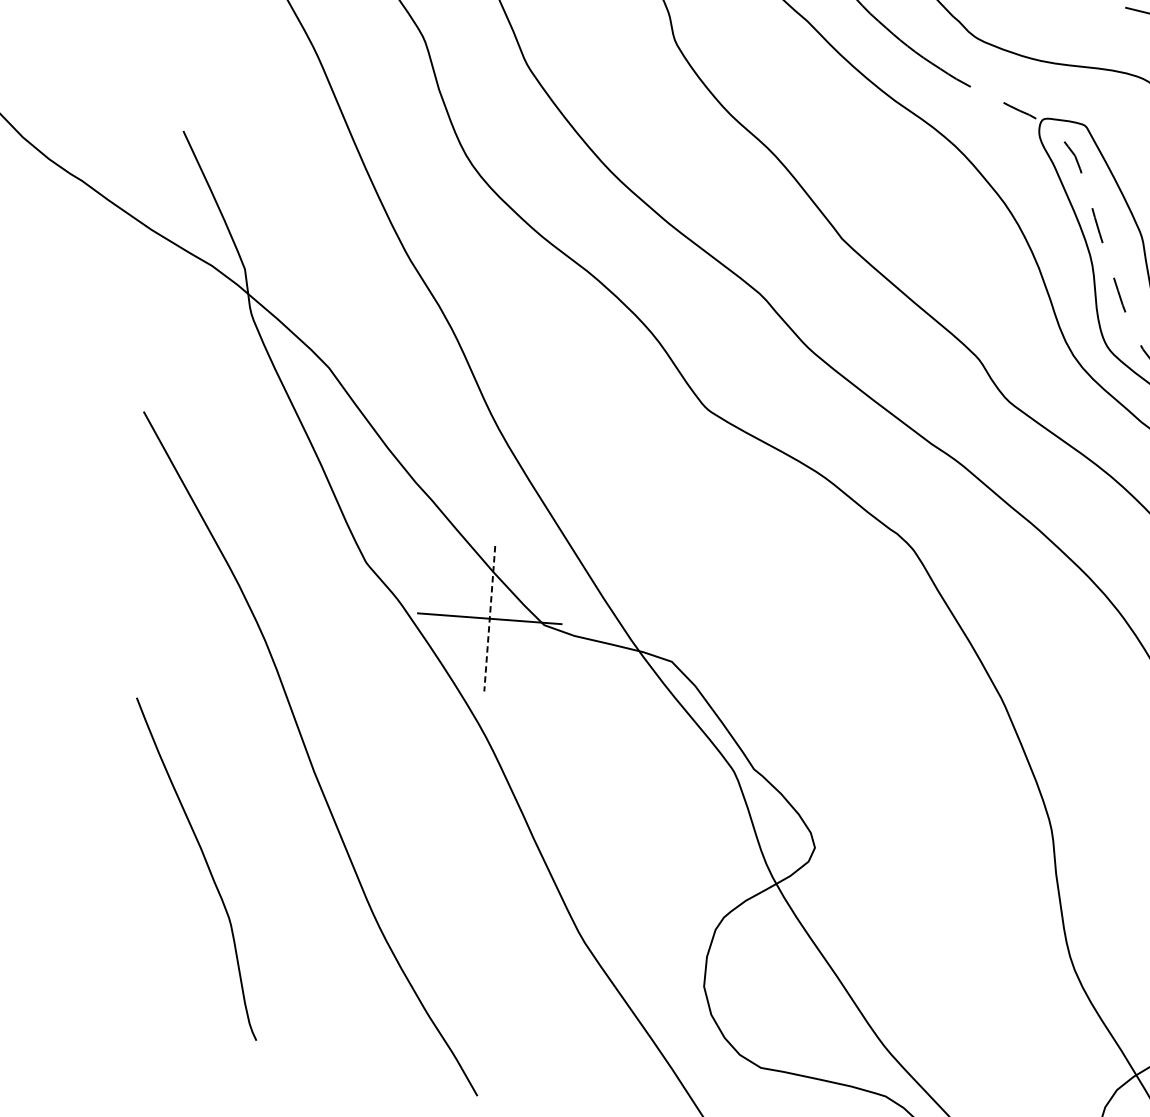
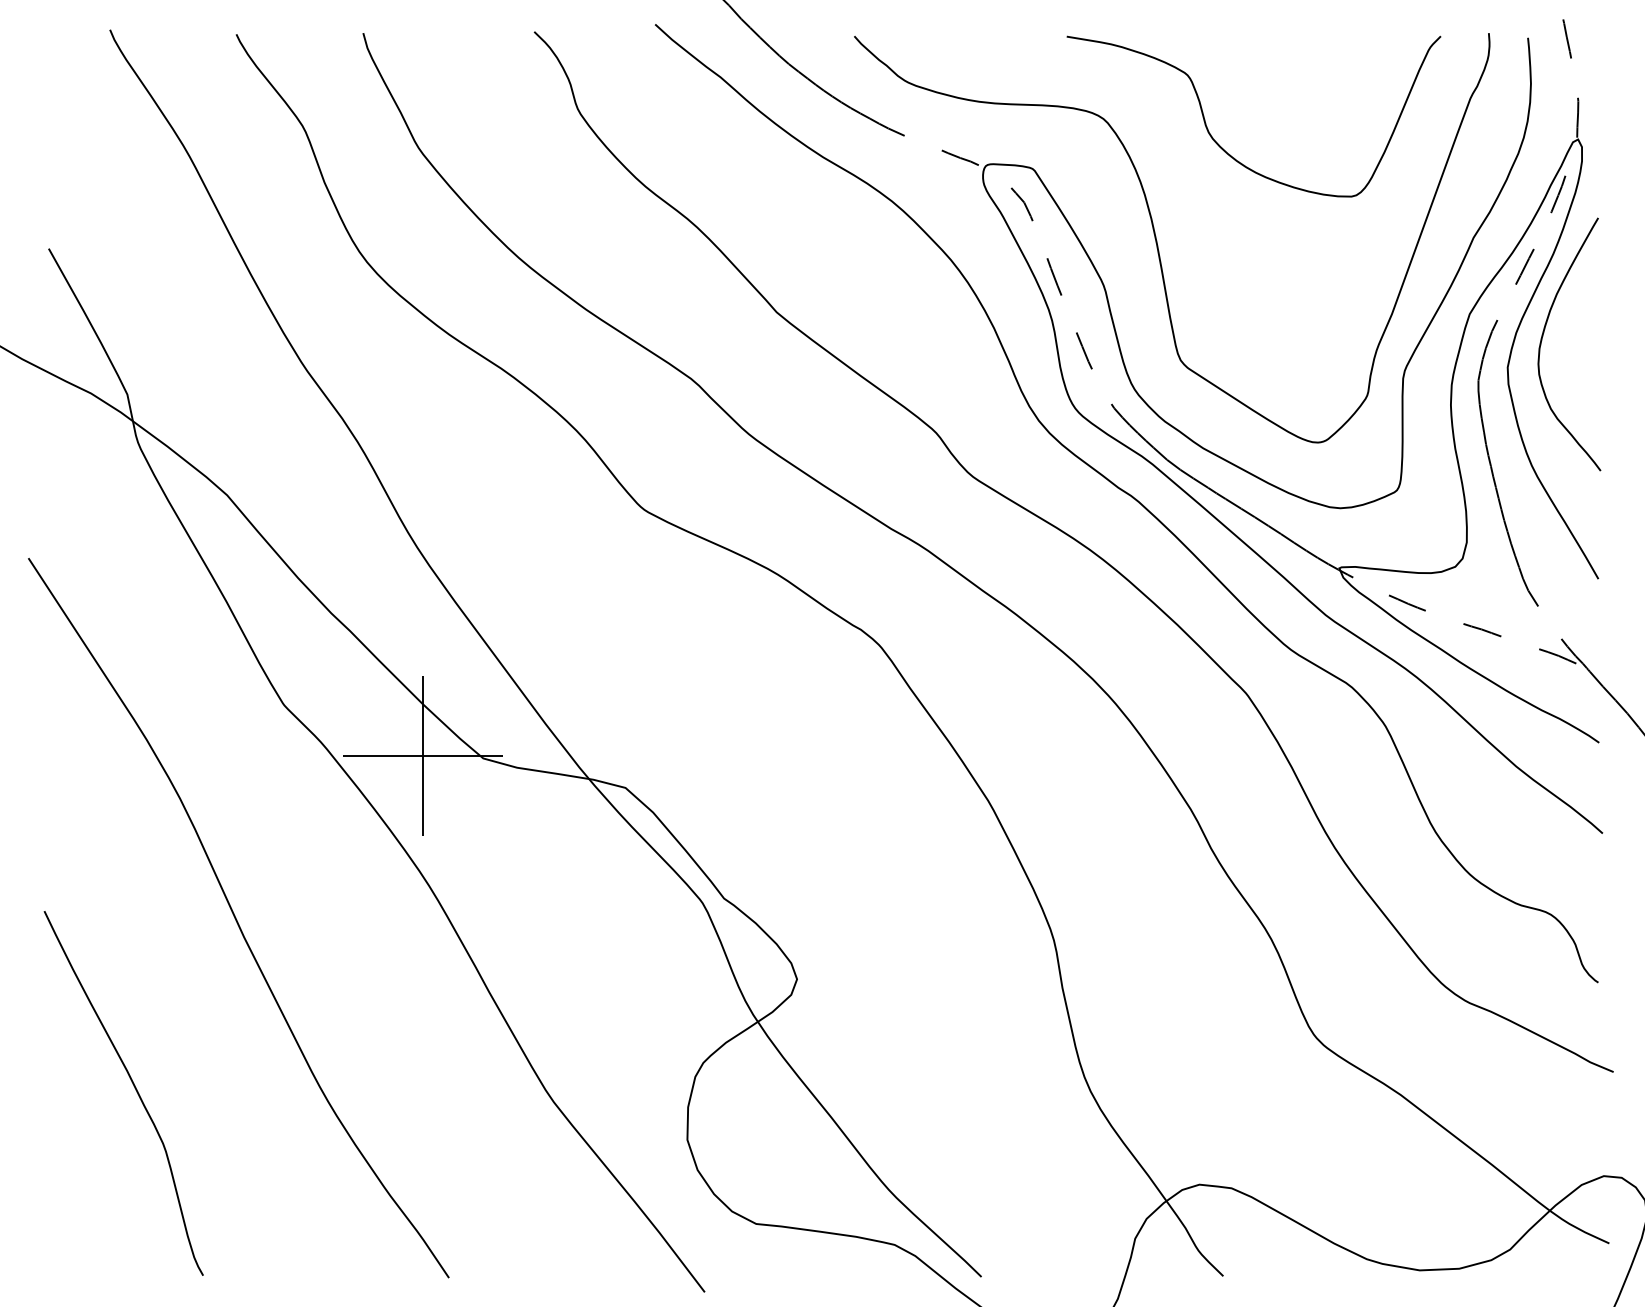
line: (490, 618) -> (423, 755), dashed -> solid
curve: (206, 865) -> (134, 1088), moved

